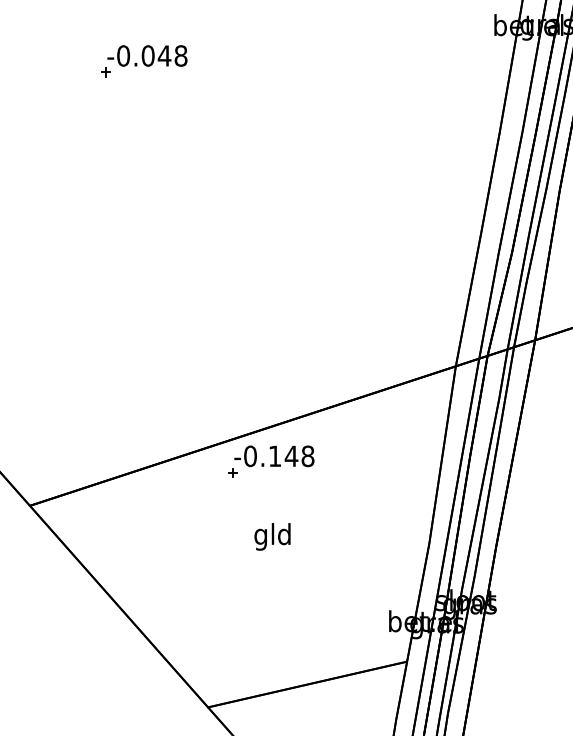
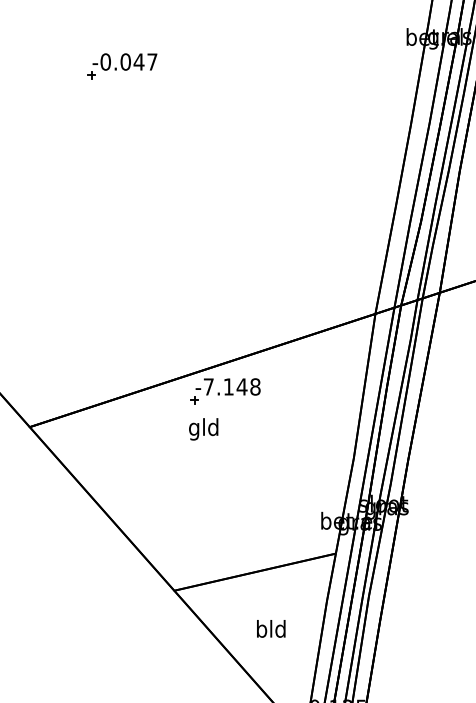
text: (181, 55) -> (152, 61), -0.048 -> -0.047
text: (250, 455) -> (208, 386), -0.148 -> -7.148
text: (272, 537) -> (203, 429), moved

